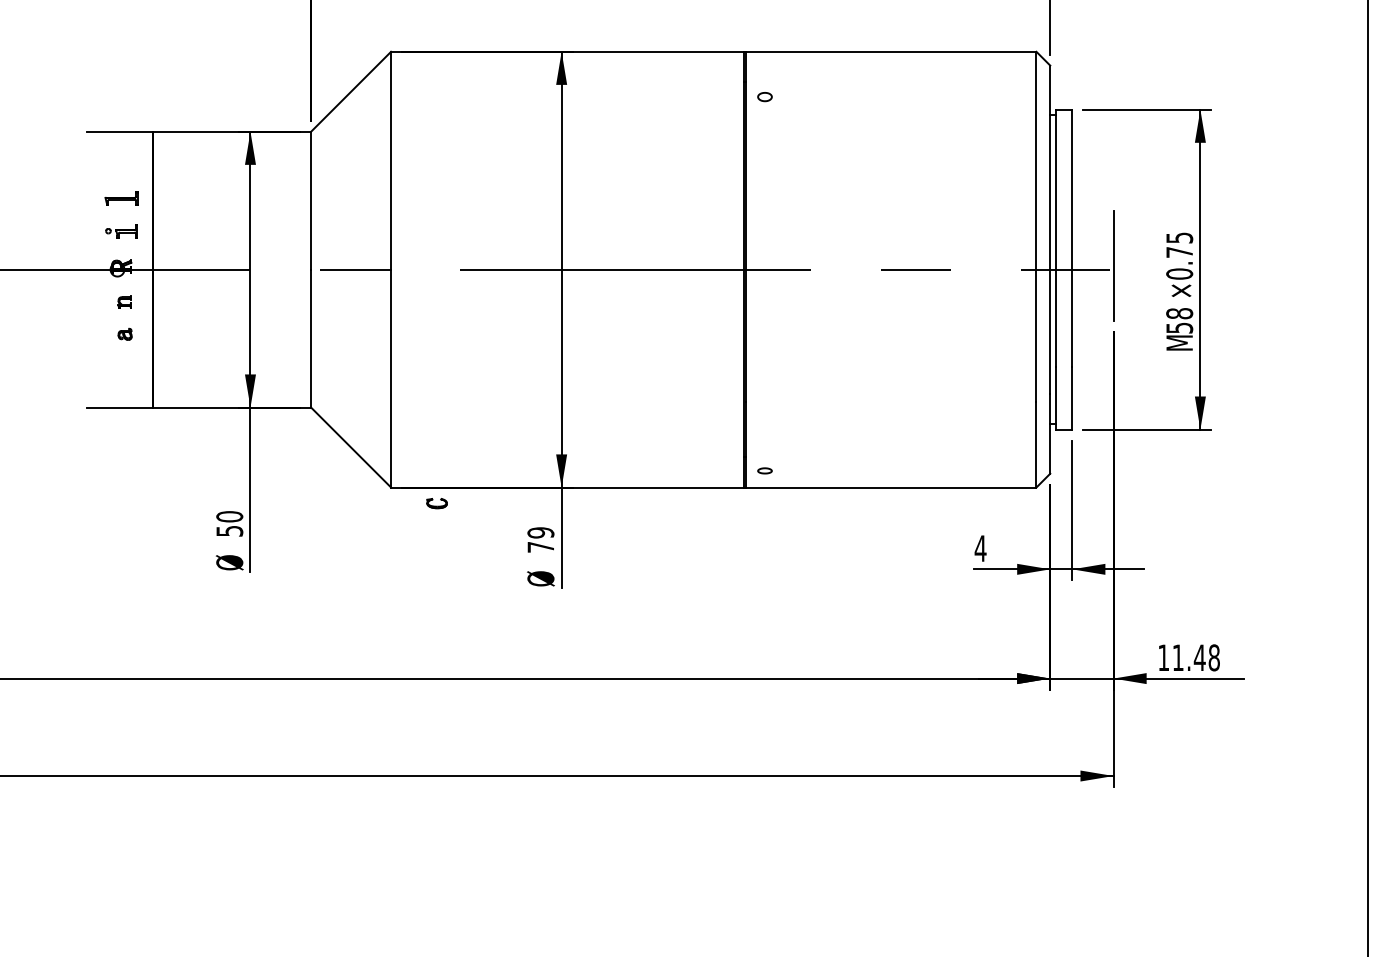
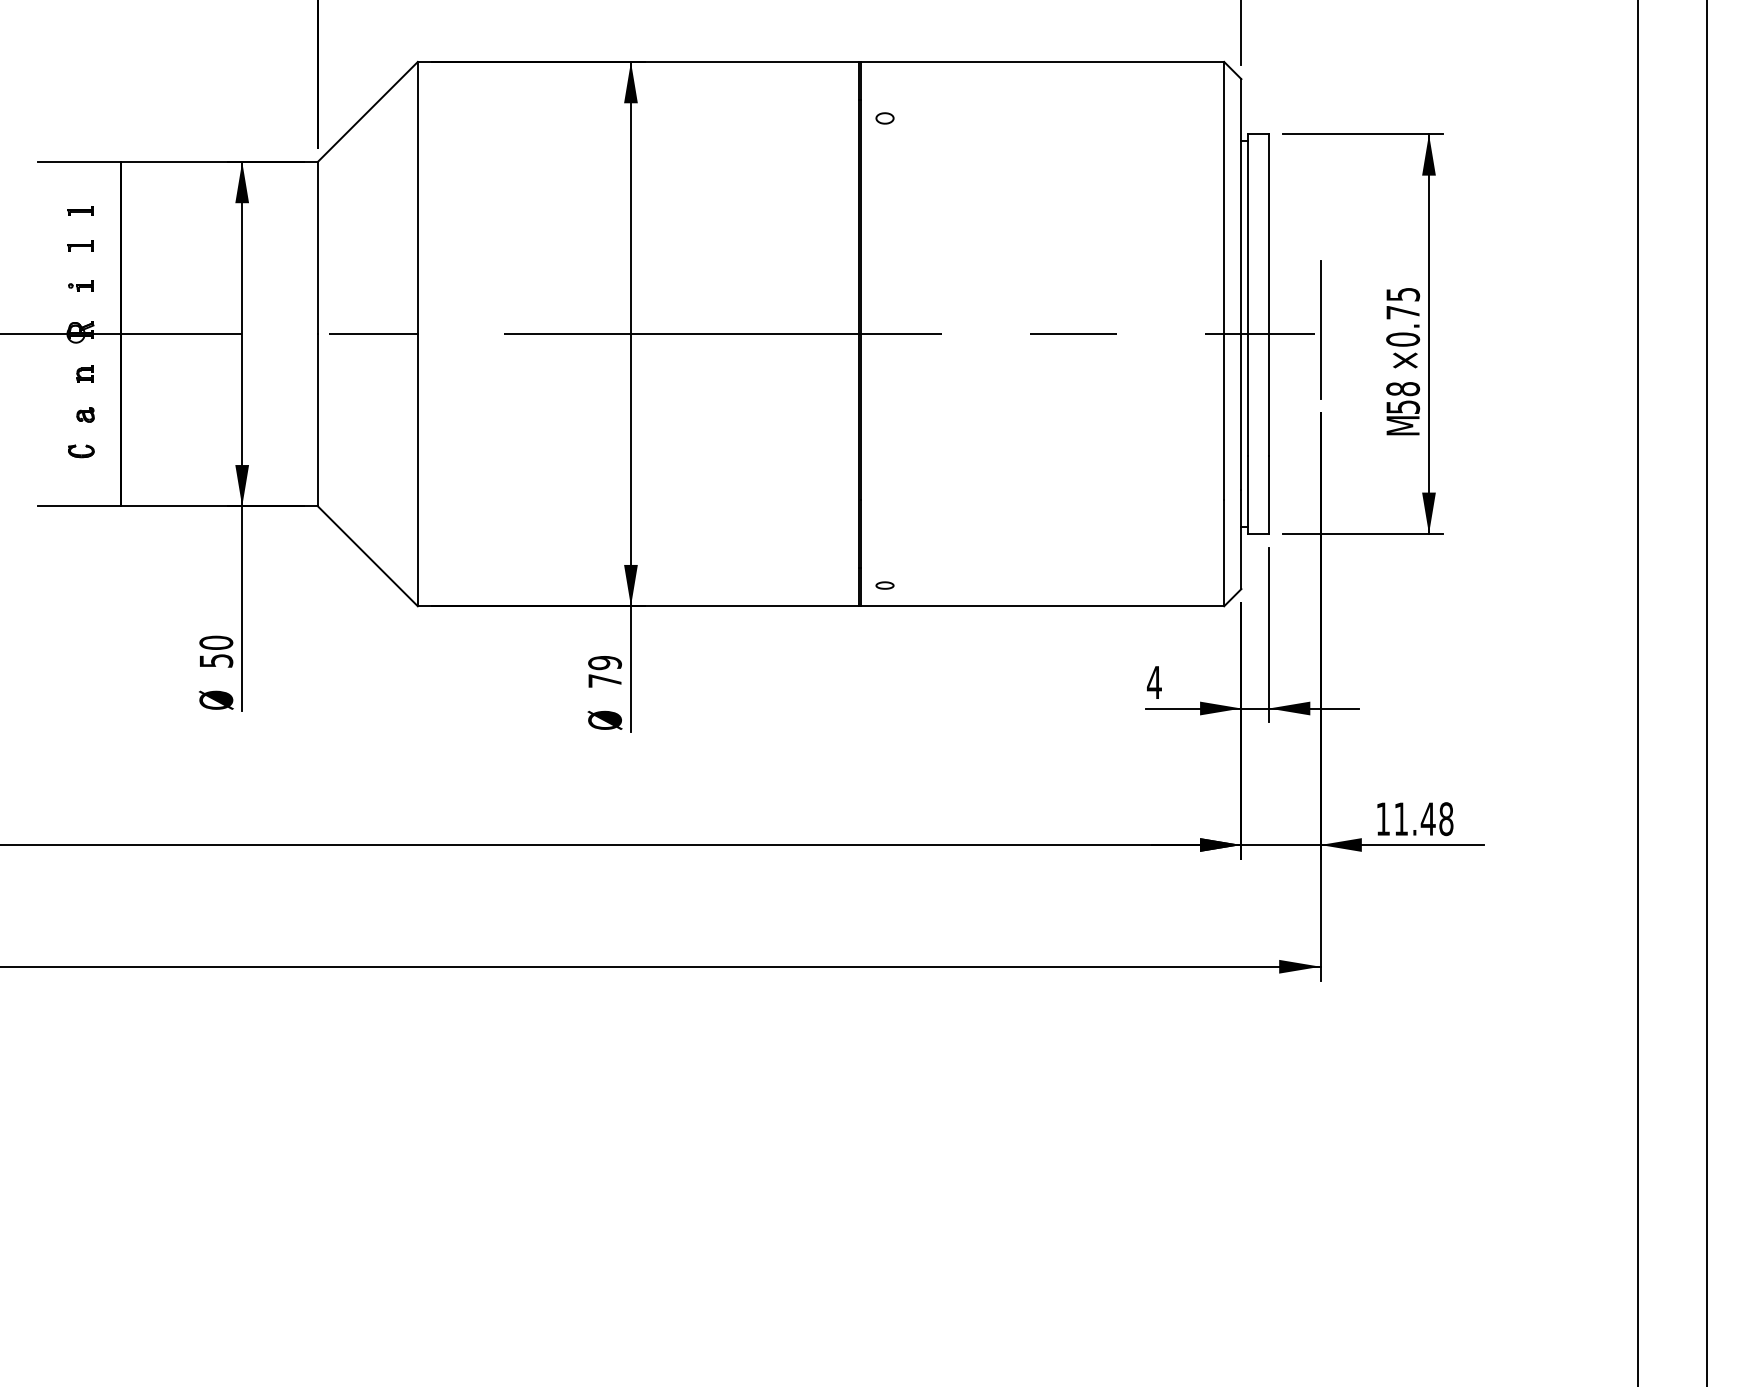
part: (121, 170) -> (80, 210), added
part: (121, 198) -> (80, 245), size x0.62
part: (121, 230) -> (80, 285), size x0.62
part: (437, 503) -> (81, 451), moved

